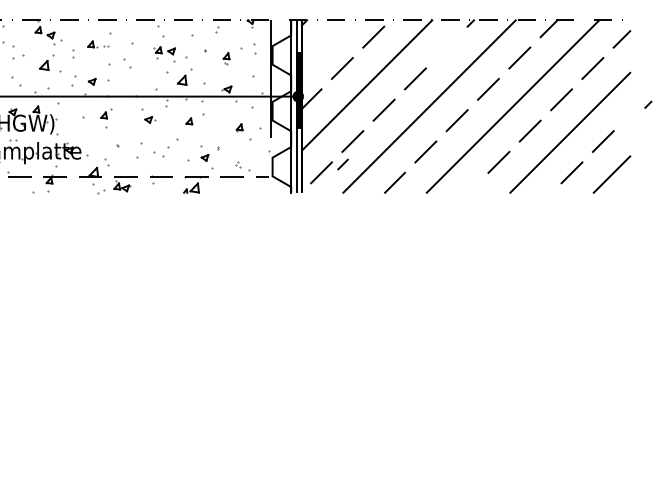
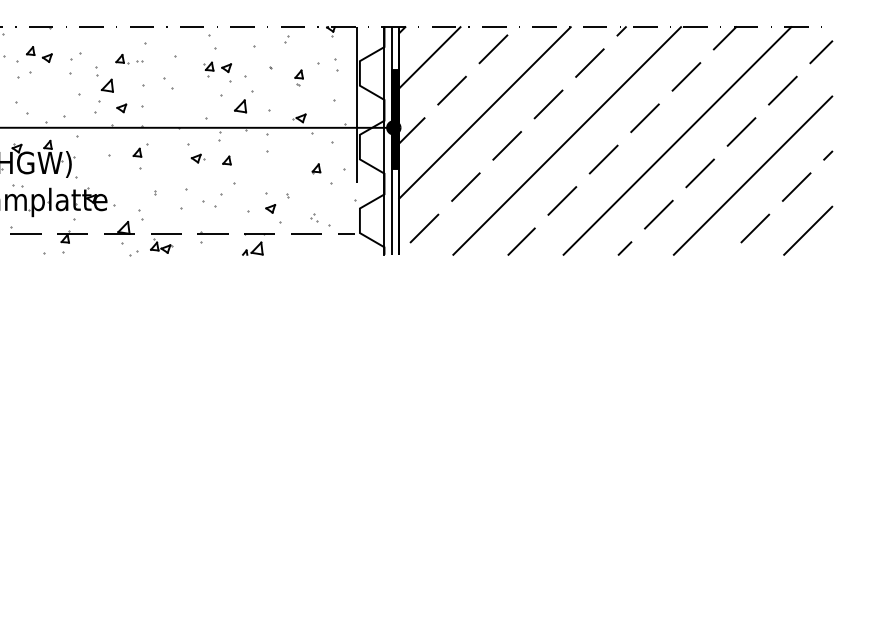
part: (45, 32) -> (39, 54), moved
line: (325, 43) -> (429, 57), added
line: (446, 47) -> (589, 62), added
part: (43, 65) -> (106, 85), moved
line: (648, 104) -> (828, 155), moved
part: (188, 121) -> (226, 160), moved
line: (342, 164) -> (624, 248), moved

